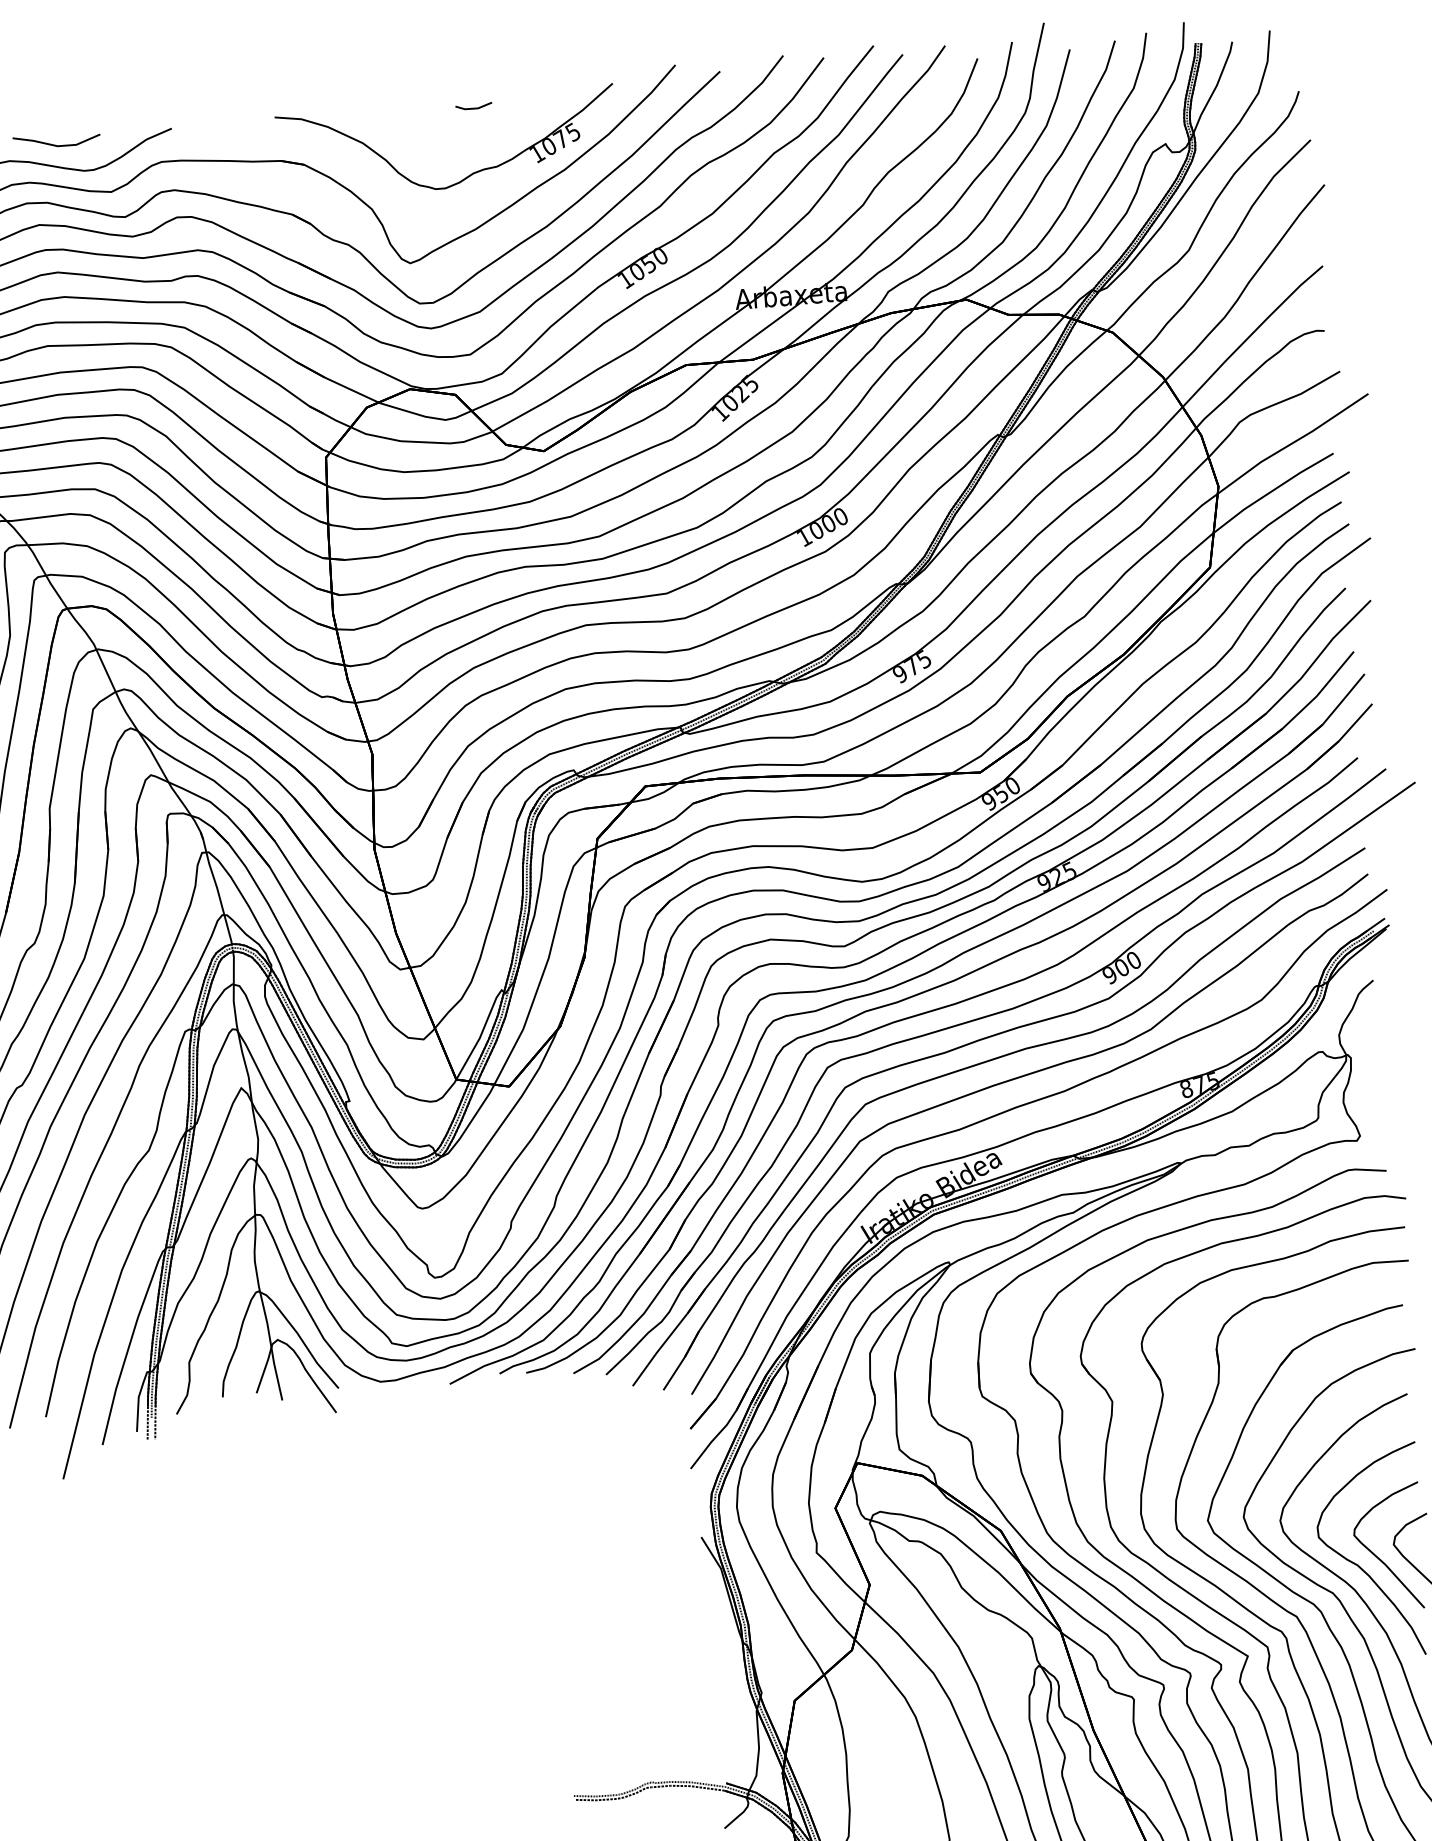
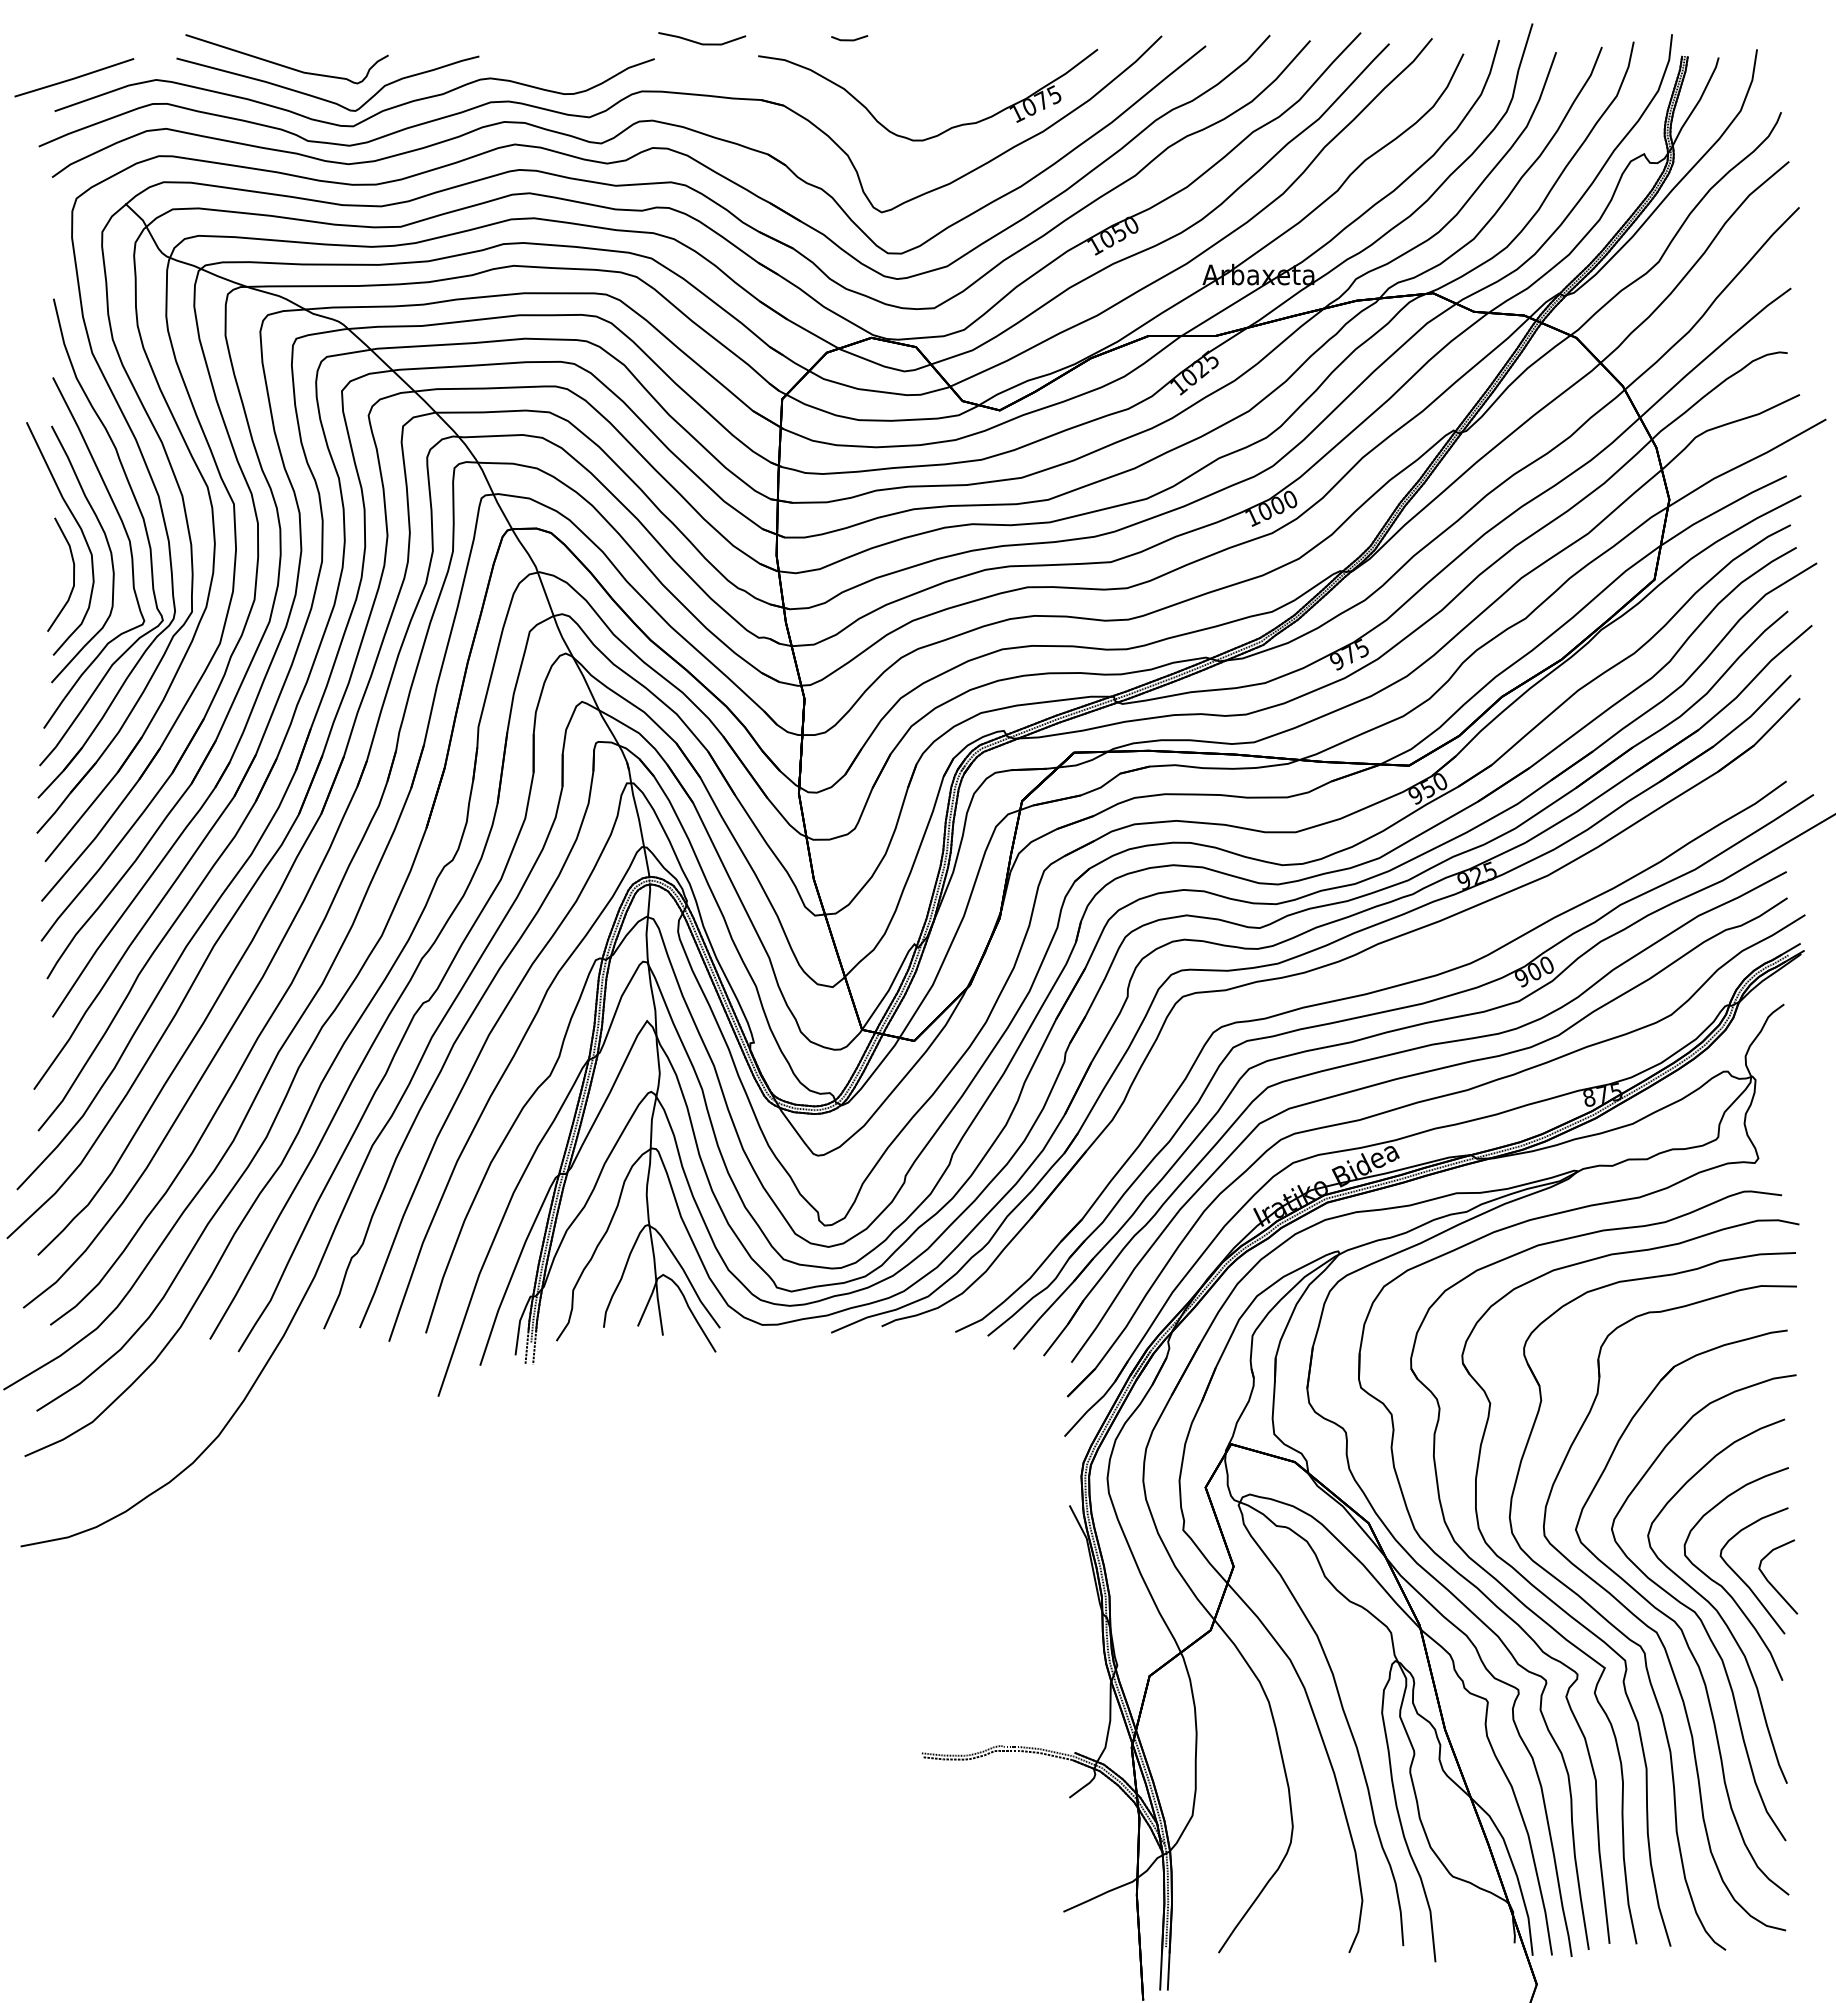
line: (473, 107) -> (849, 39), moved
line: (55, 144) -> (700, 42), moved
part: (930, 991) -> (1341, 979), removed

